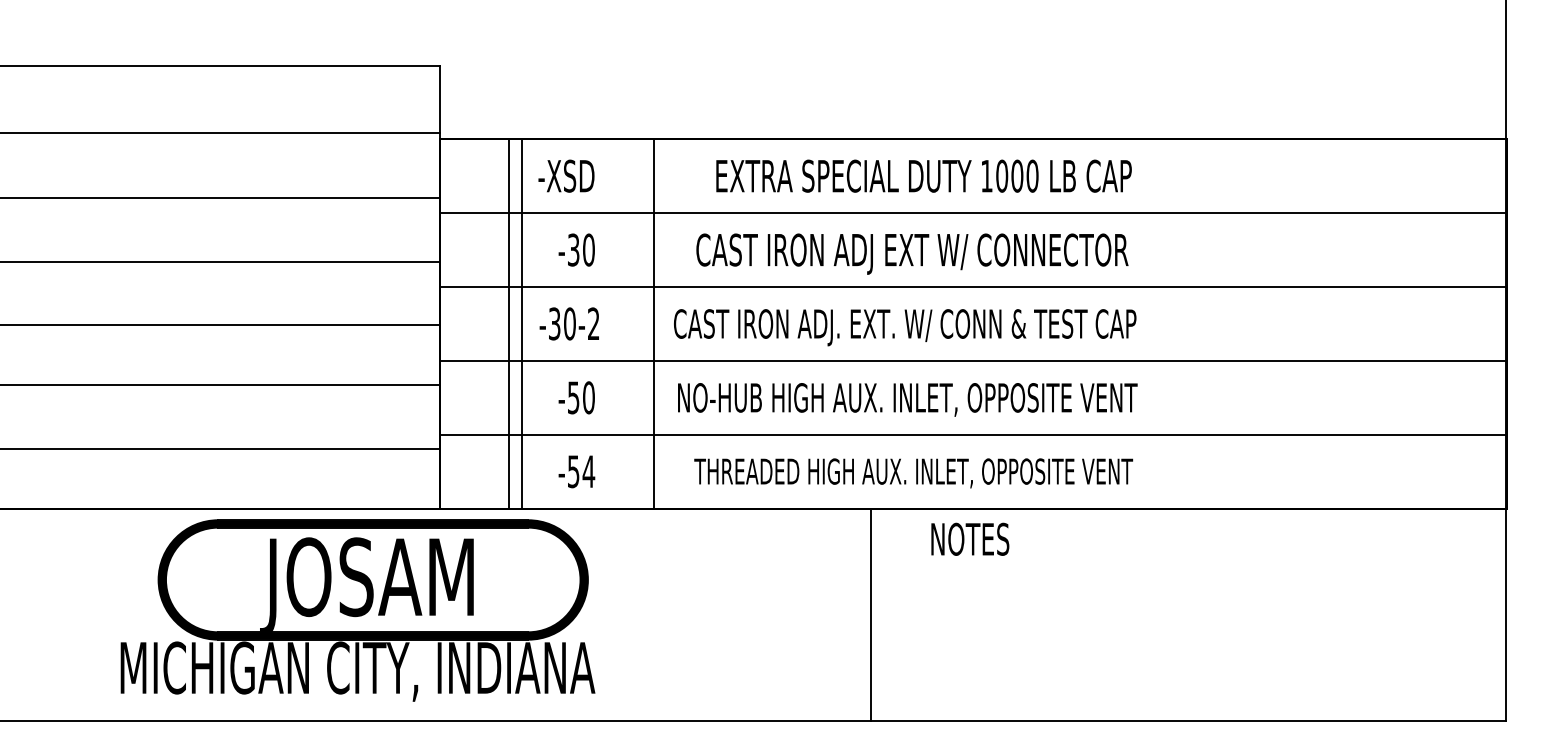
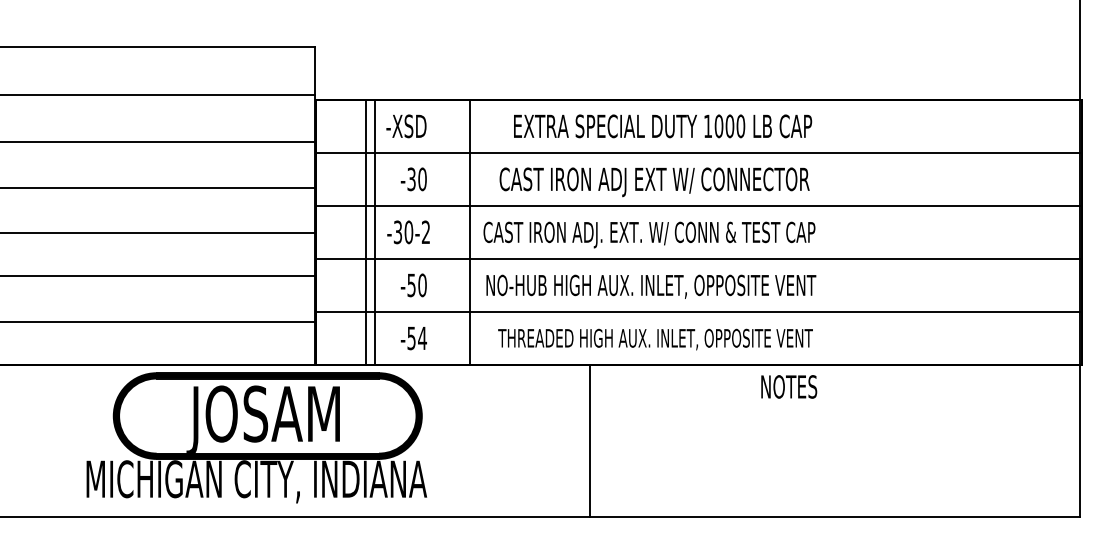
text: (970, 538) -> (789, 386), moved
line: (870, 615) -> (589, 441), moved

